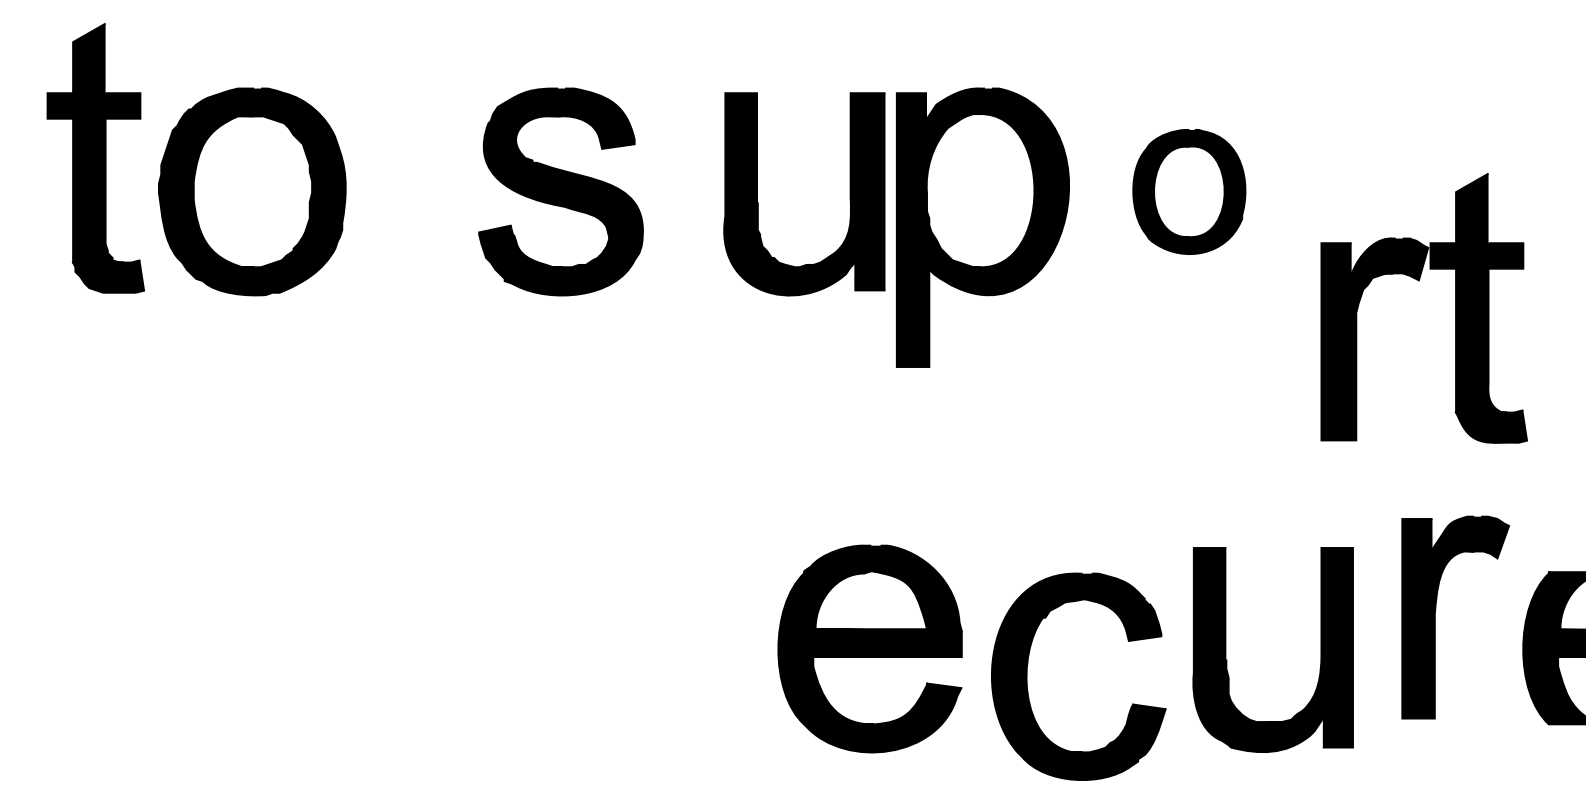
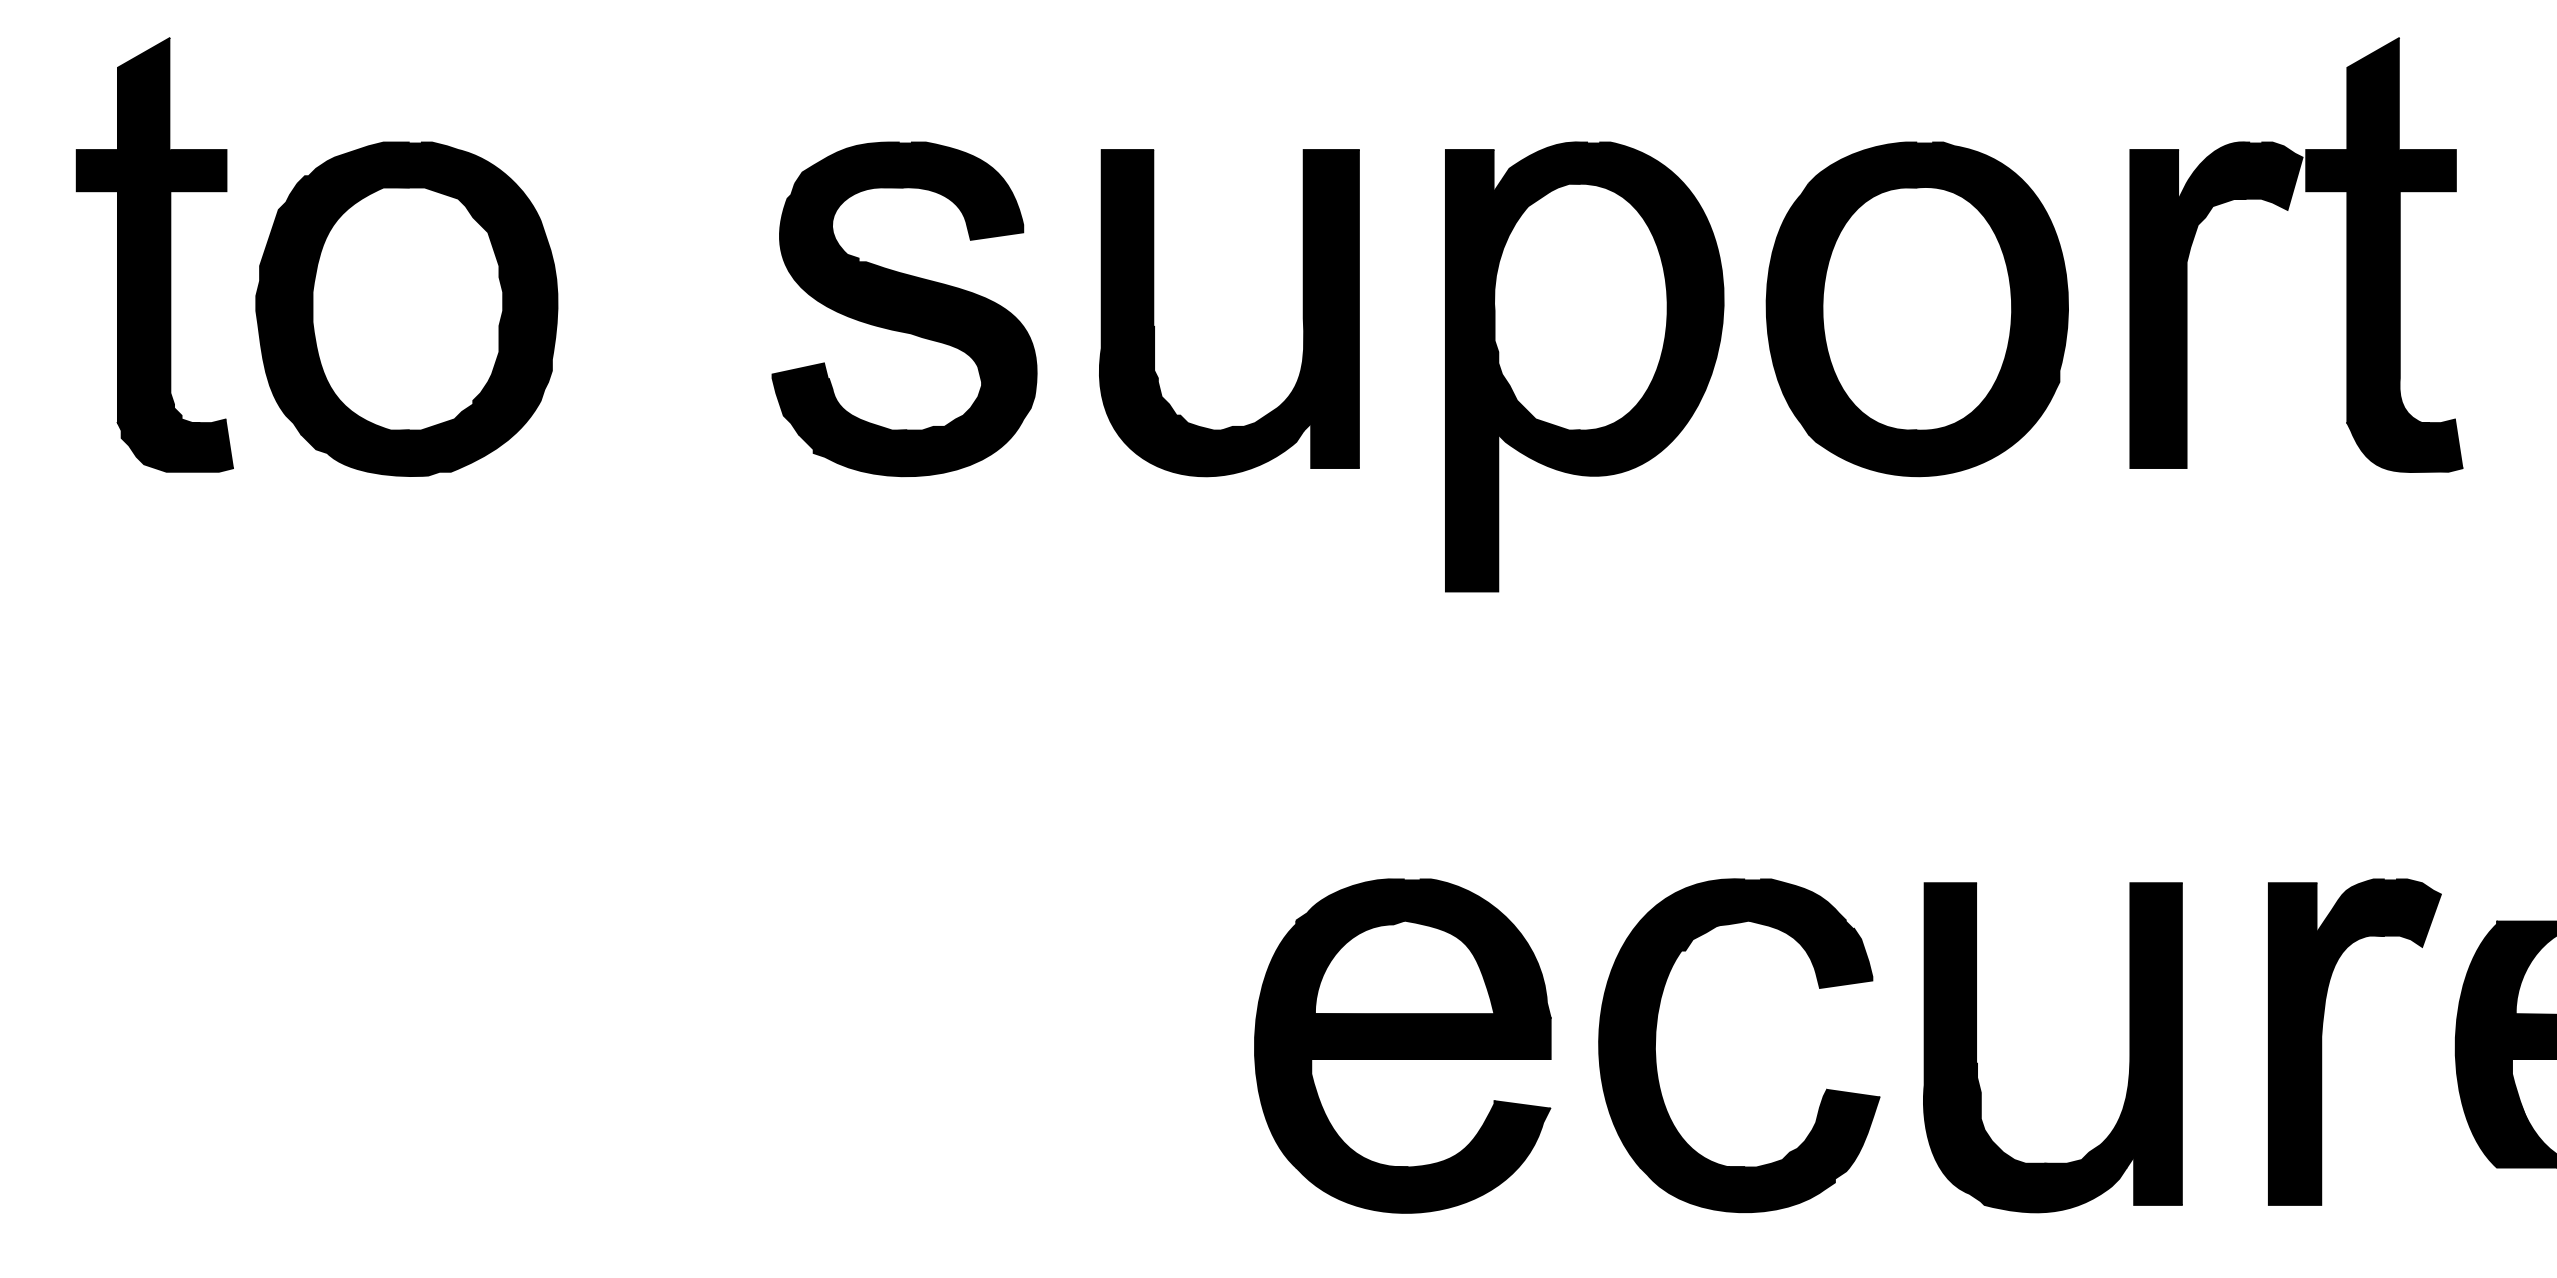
part: (1189, 191) -> (1917, 308), size x1.67
part: (849, 194) -> (1301, 313), moved
part: (1419, 281) -> (2288, 211), moved
part: (1435, 617) -> (2322, 1042), moved
part: (1027, 676) -> (1656, 1045), moved

